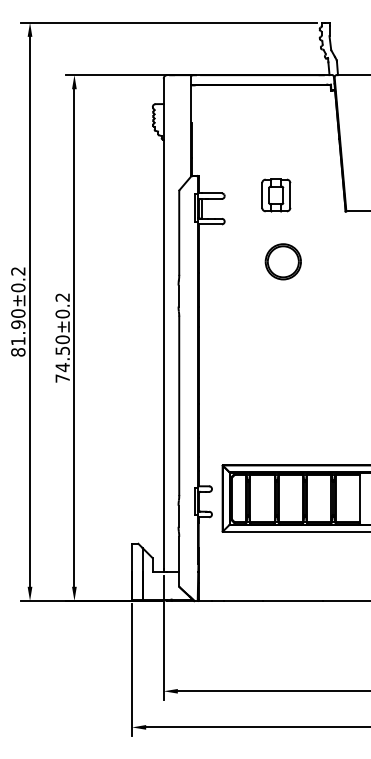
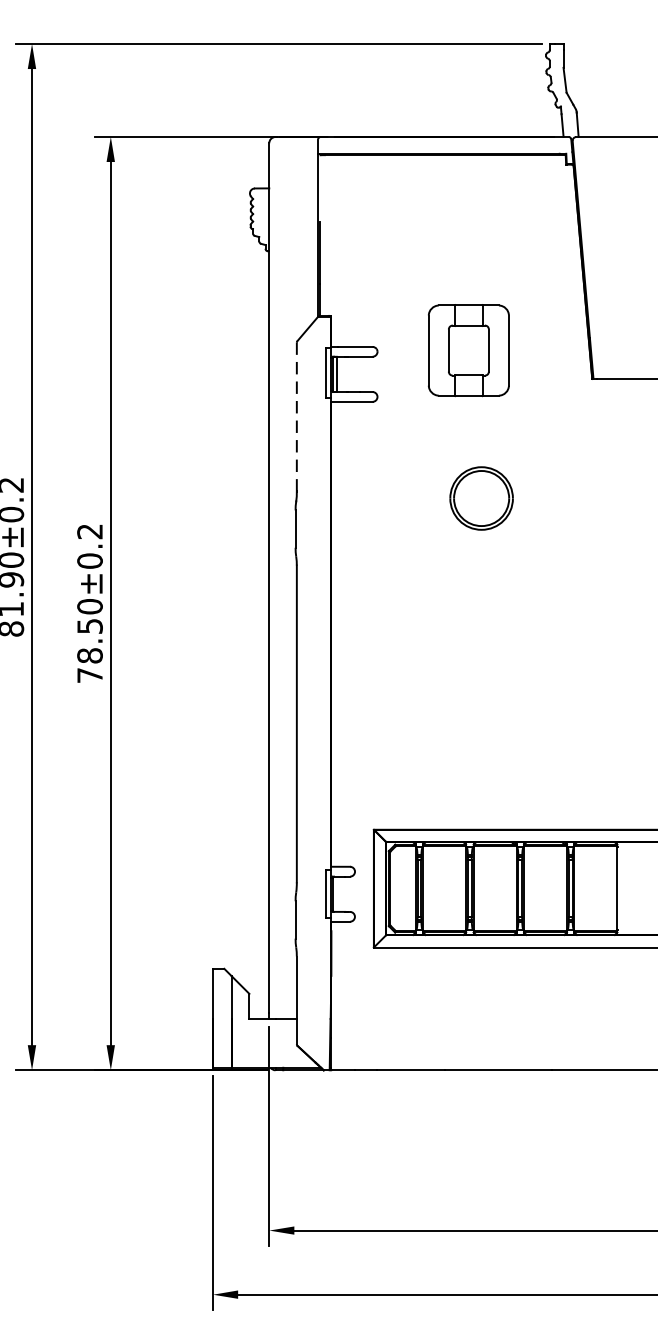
part: (276, 195) -> (469, 350), size x1.6
line: (179, 232) -> (297, 416), solid -> dashed
part: (282, 261) -> (480, 497), moved
text: (62, 367) -> (89, 655), 74.50±0.2 -> 78.50±0.2

